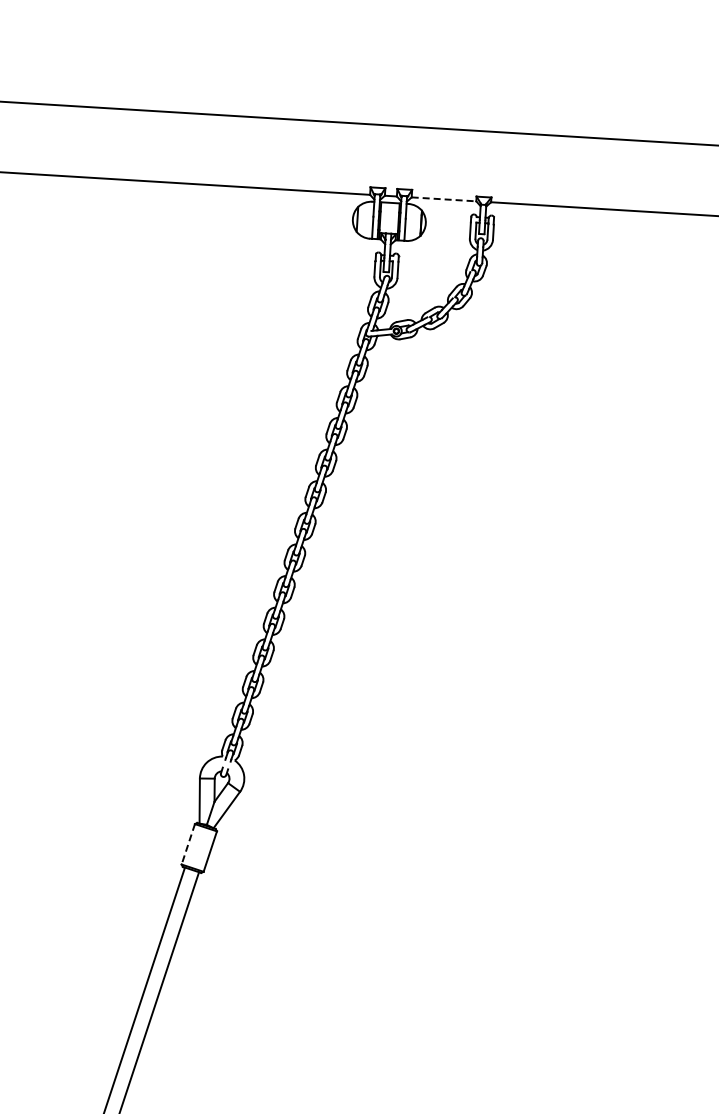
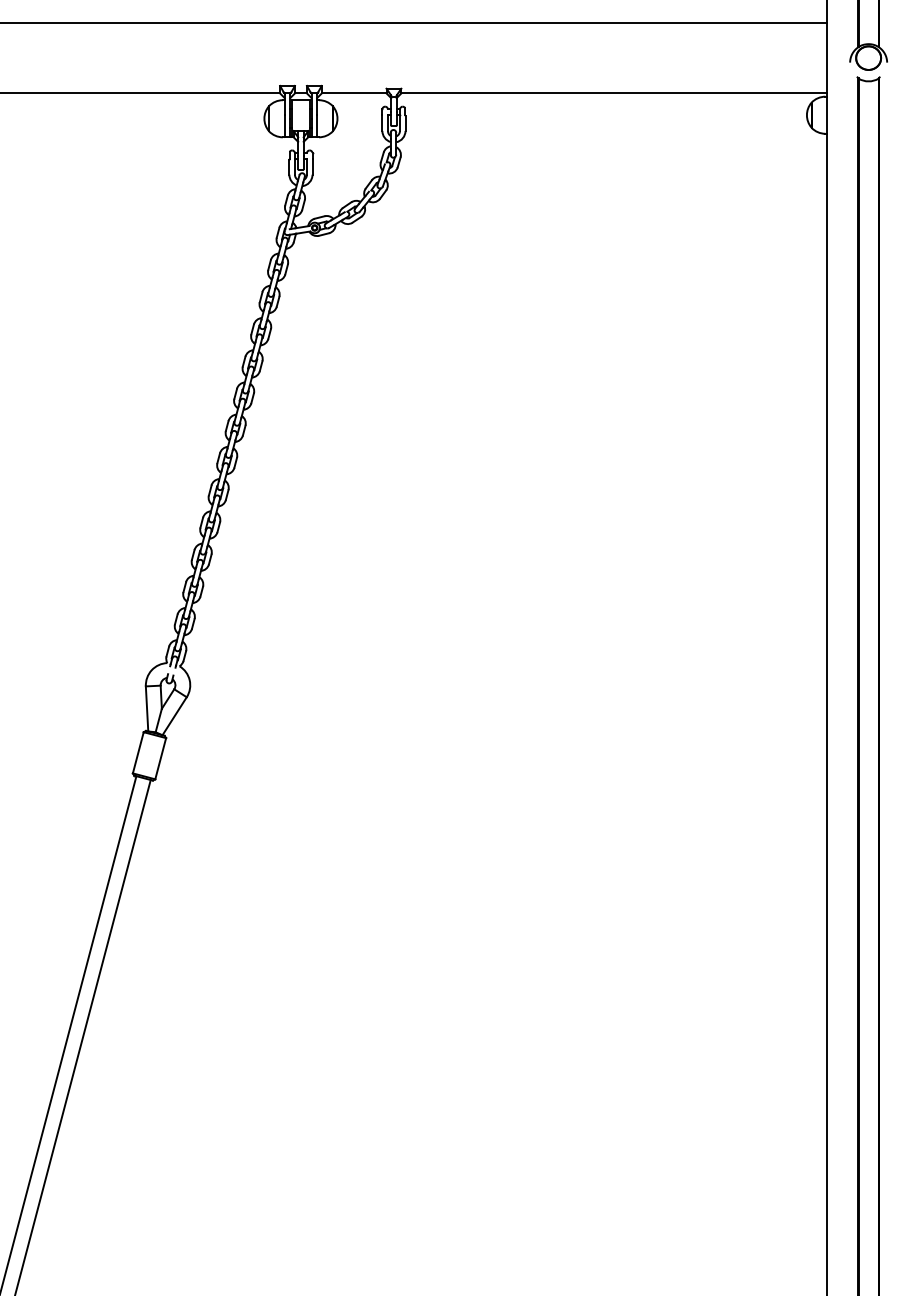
line: (444, 199) -> (354, 93), dashed -> solid
line: (188, 845) -> (138, 753), dashed -> solid

